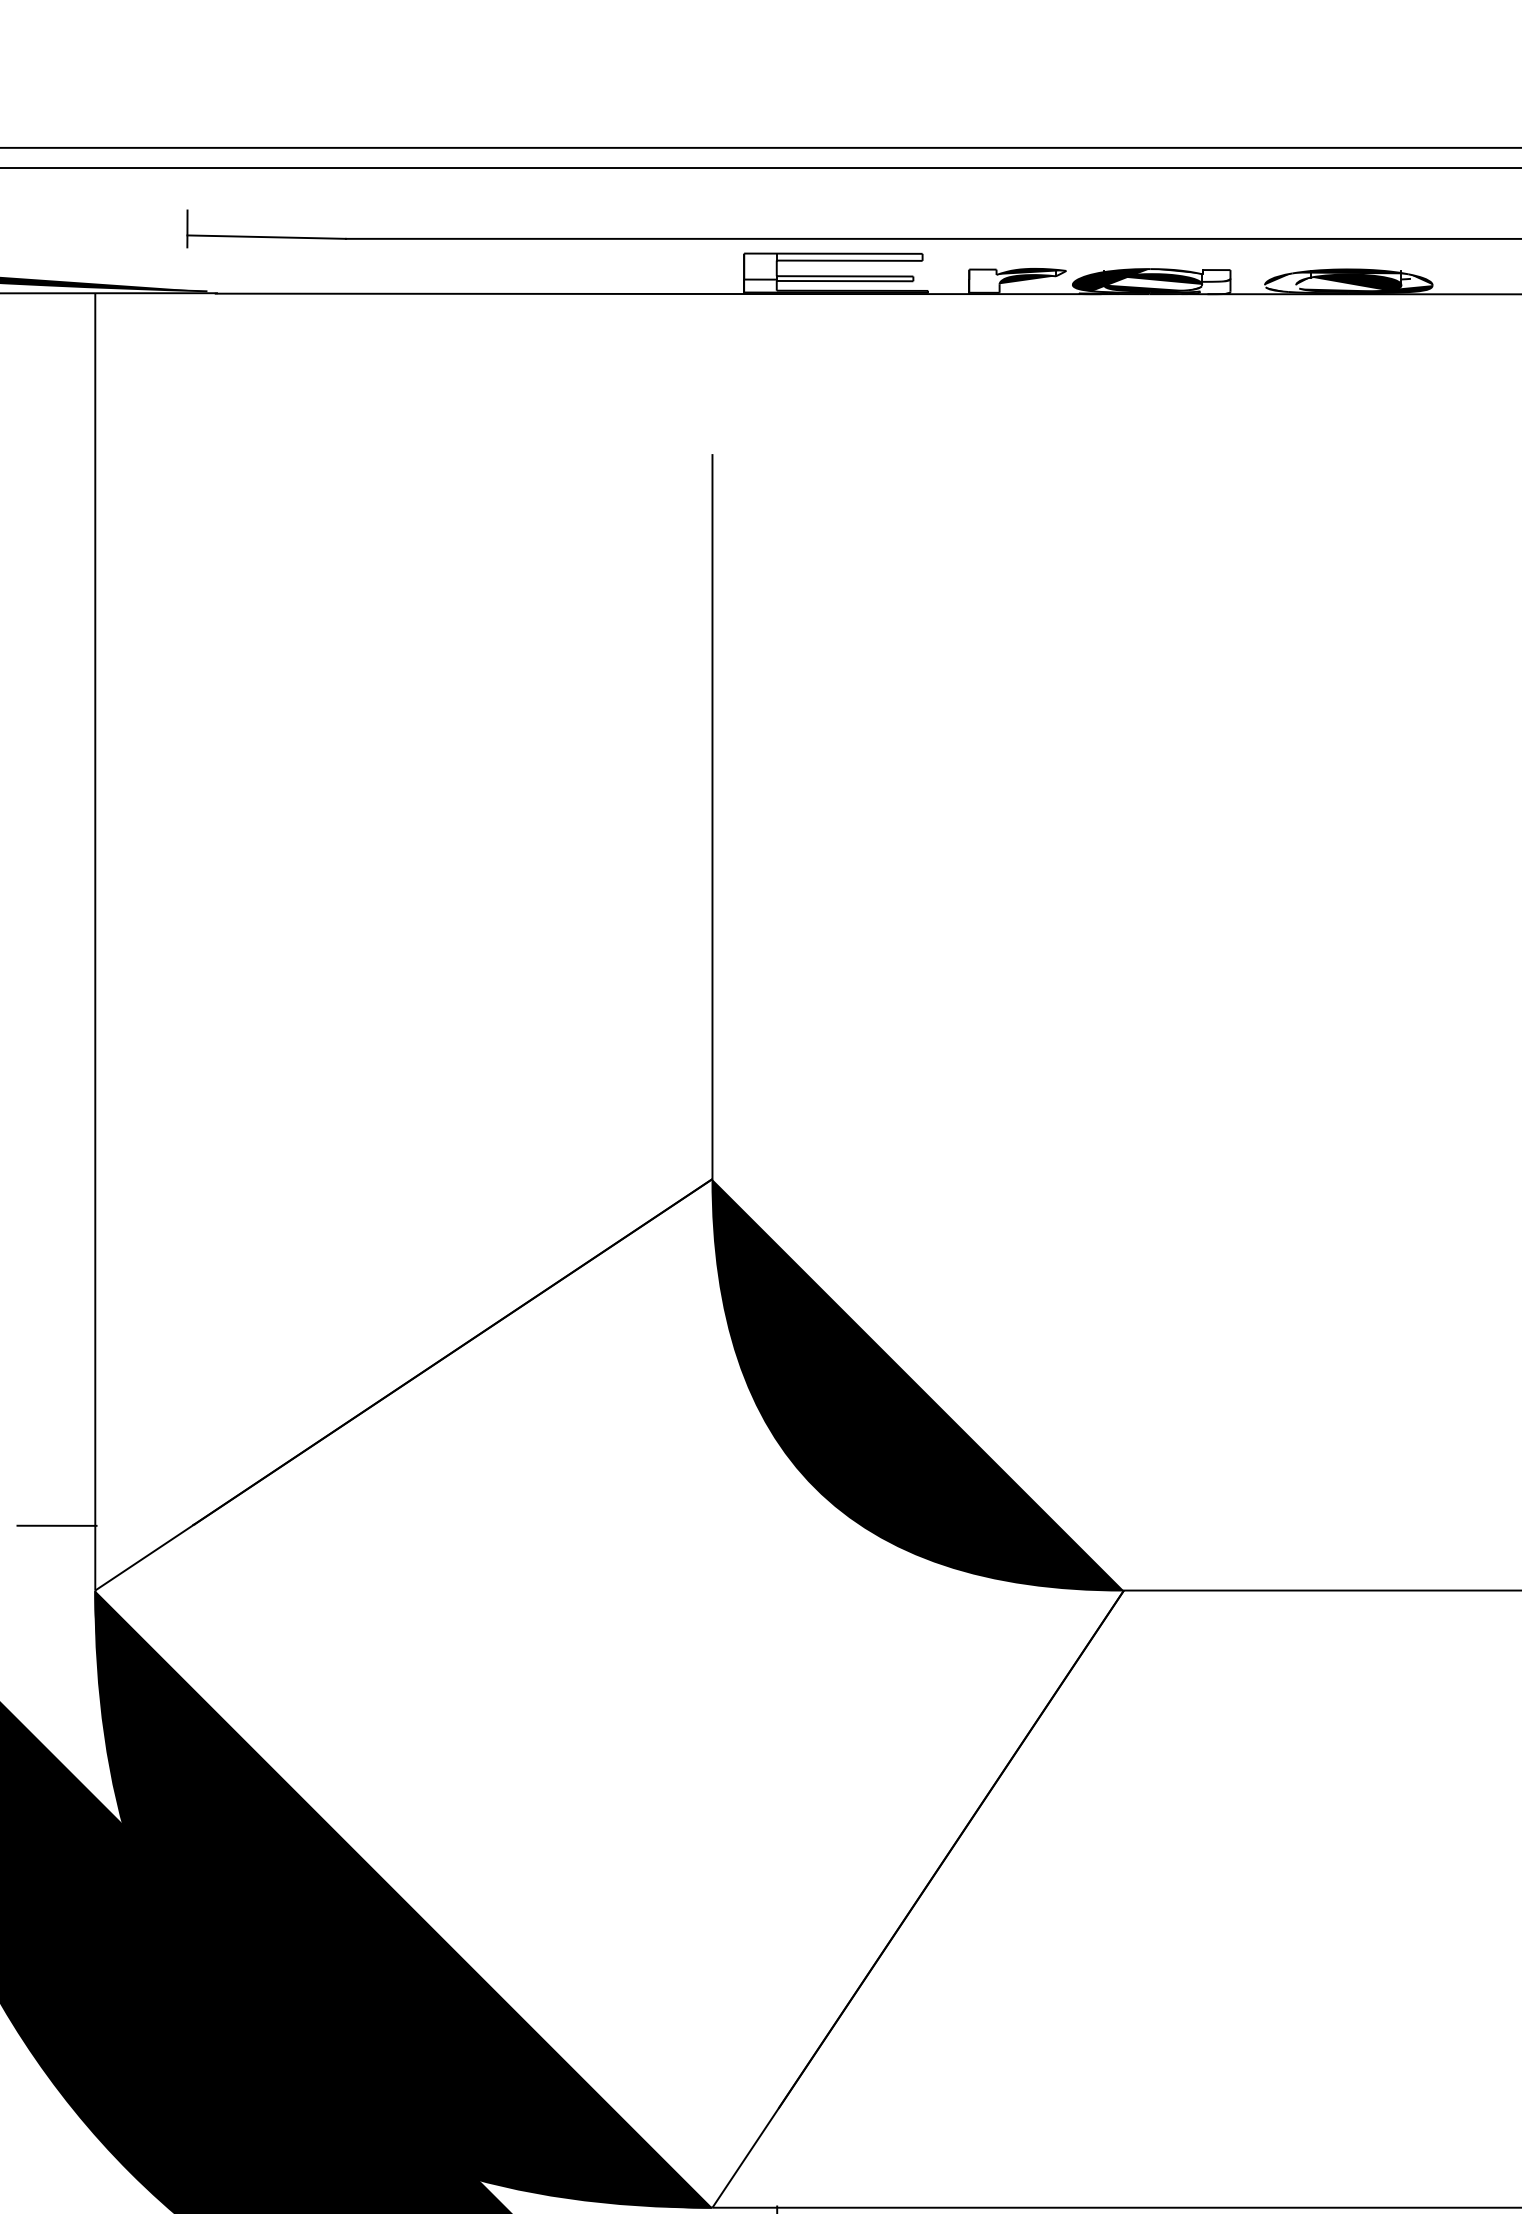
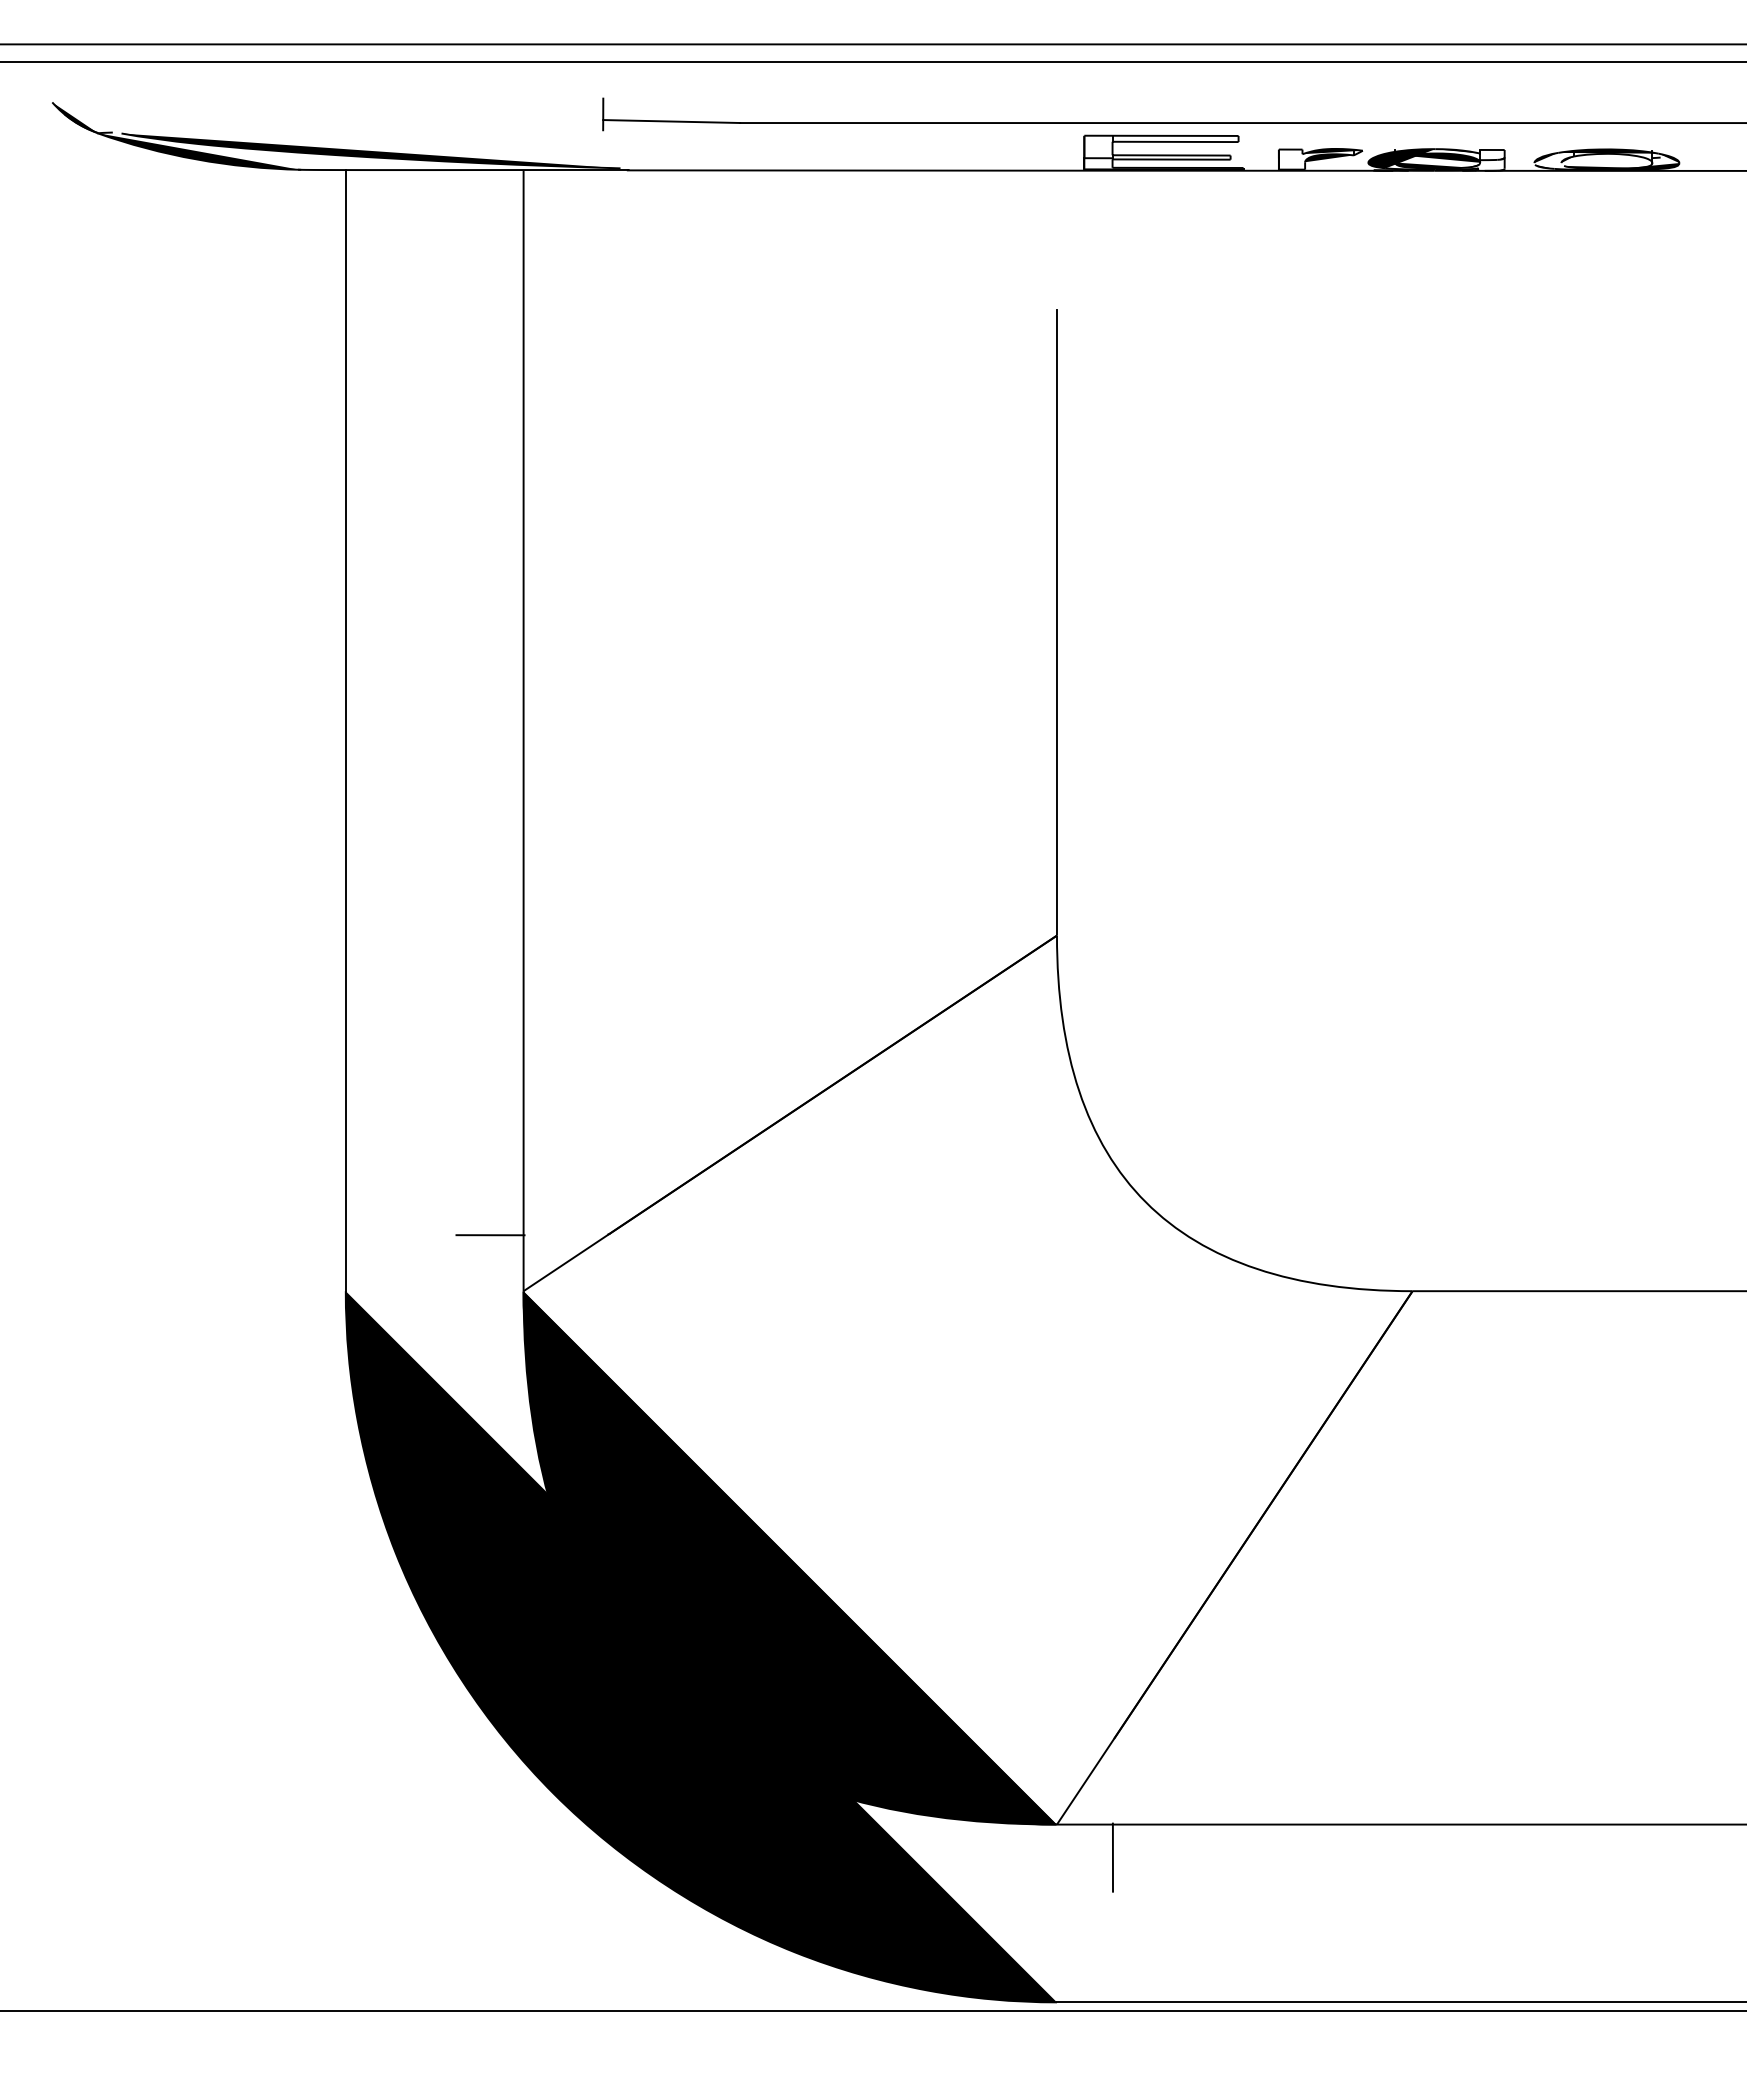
fill: (1356, 282) -> (1613, 160), removed
fill: (917, 1384) -> (1234, 1113), removed

